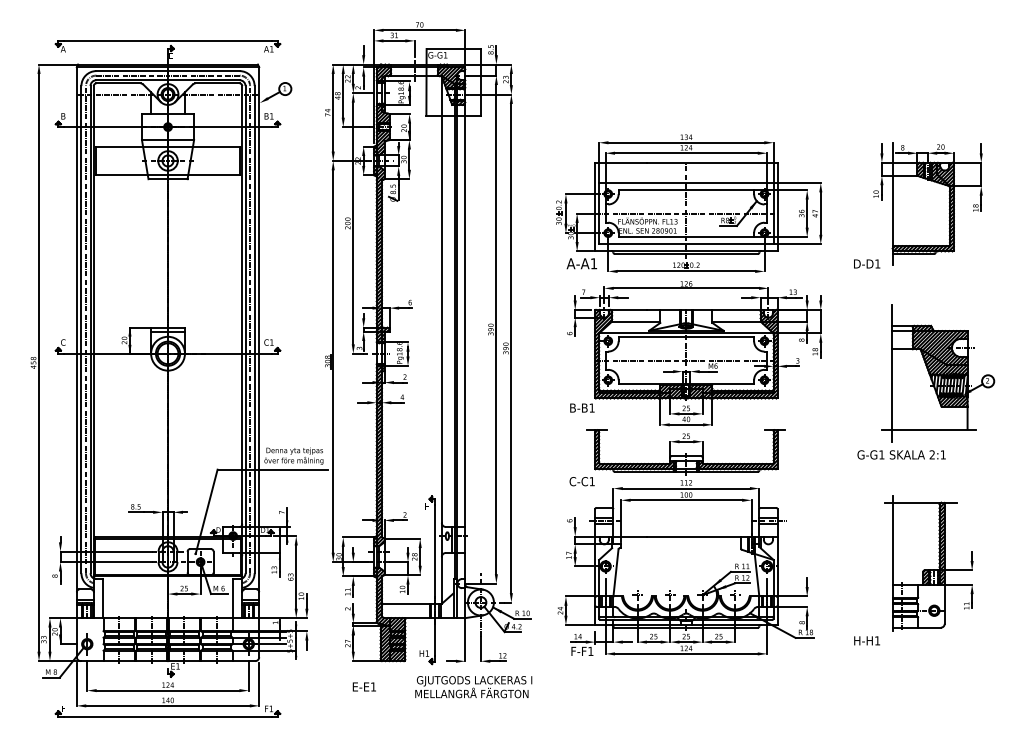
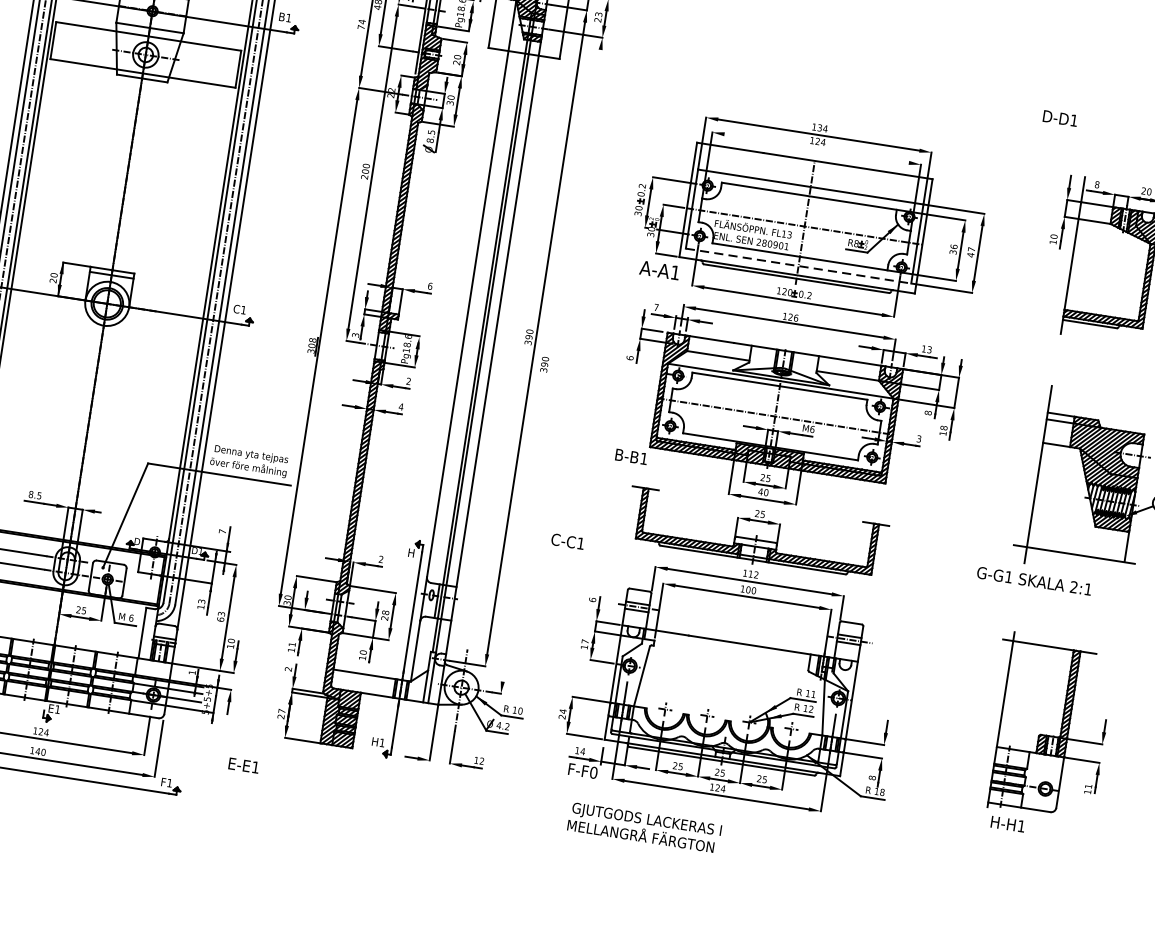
line: (686, 153) -> (816, 148), removed
line: (686, 244) -> (798, 266), solid -> dashed
text: (867, 263) -> (1060, 117), moved
line: (511, 348) -> (551, 365), removed
text: (581, 481) -> (567, 541), moved
text: (866, 640) -> (1007, 823), moved
text: (590, 651) -> (593, 772), F-F1 -> F-F0
text: (363, 686) -> (242, 764), moved
text: (473, 687) -> (644, 828), moved

